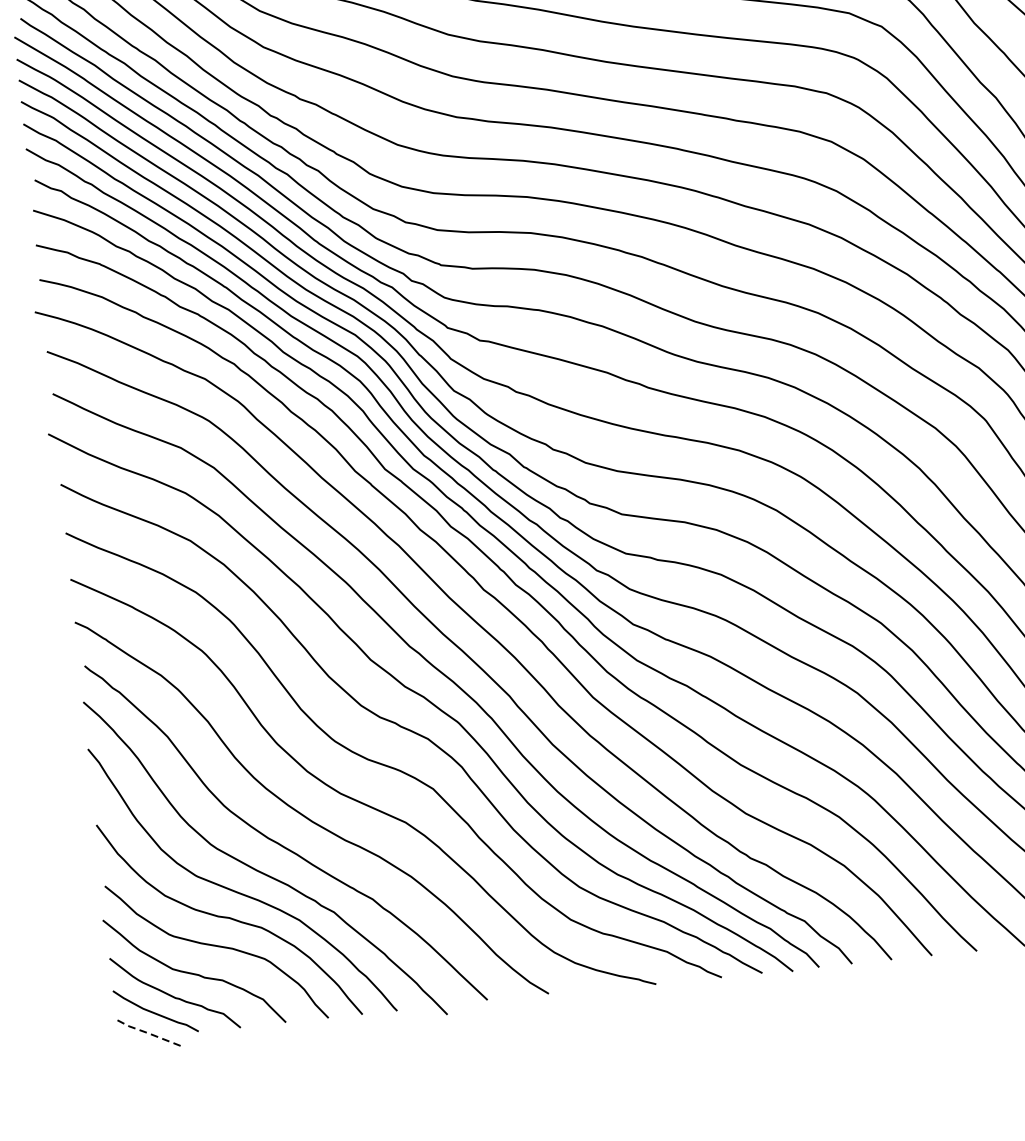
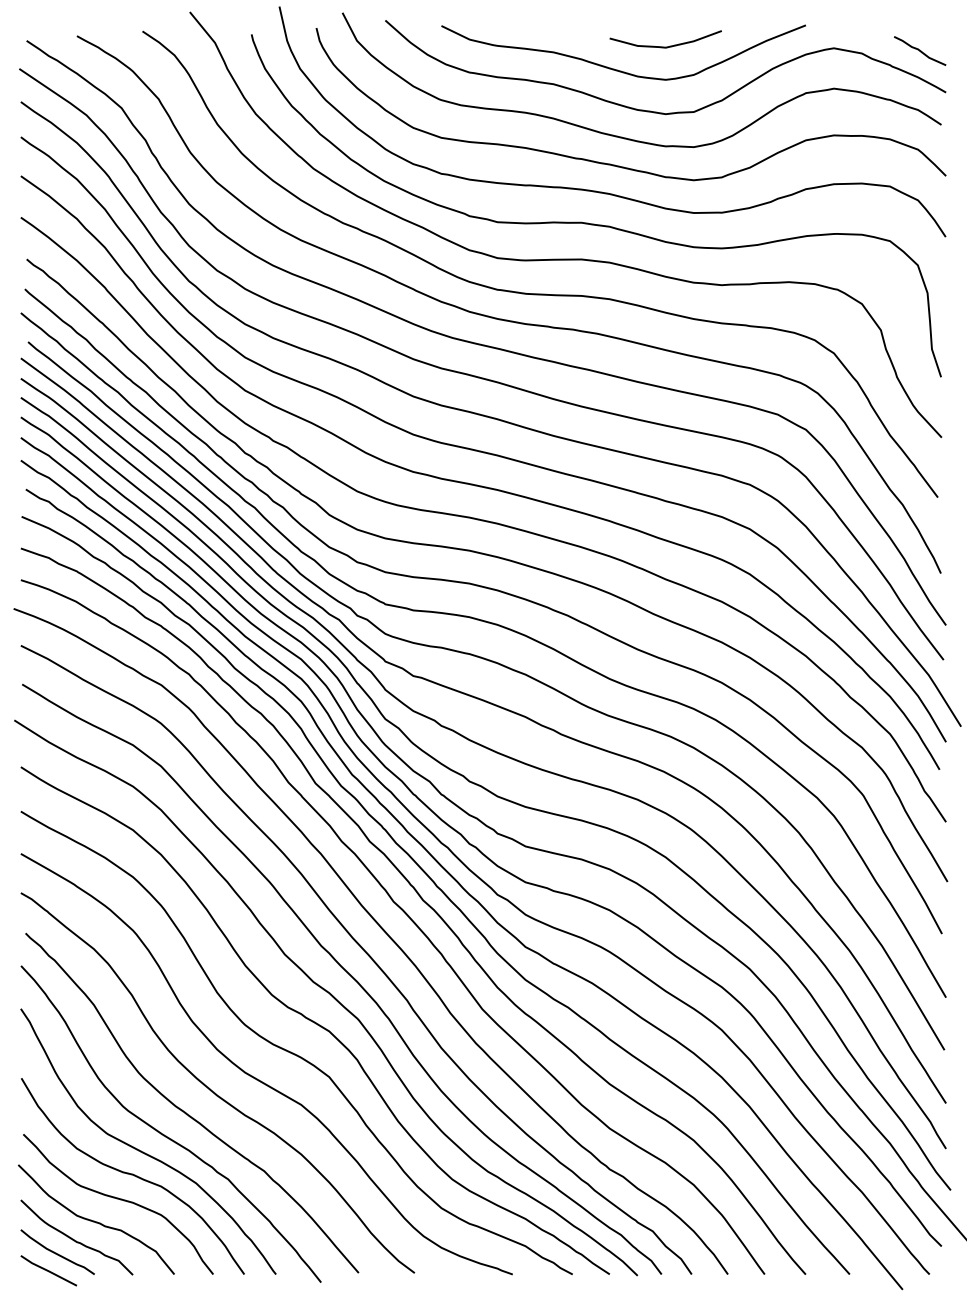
line: (147, 1032) -> (48, 1270), dashed -> solid

